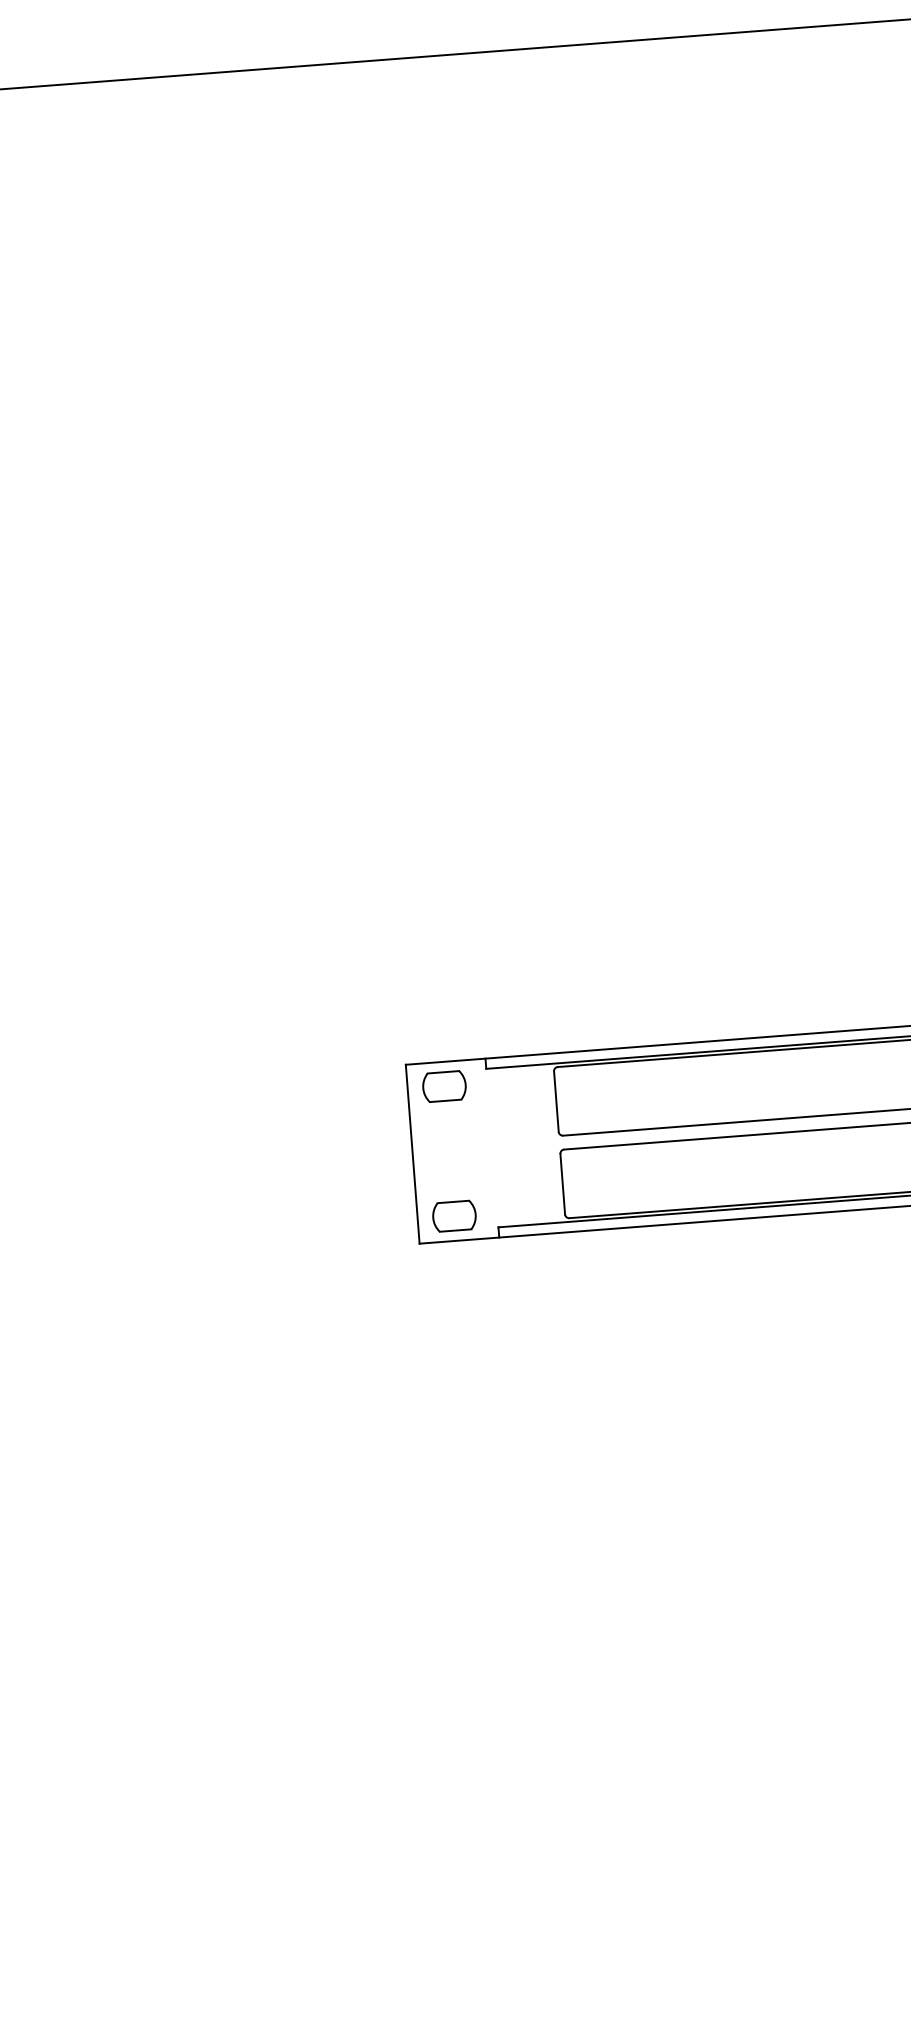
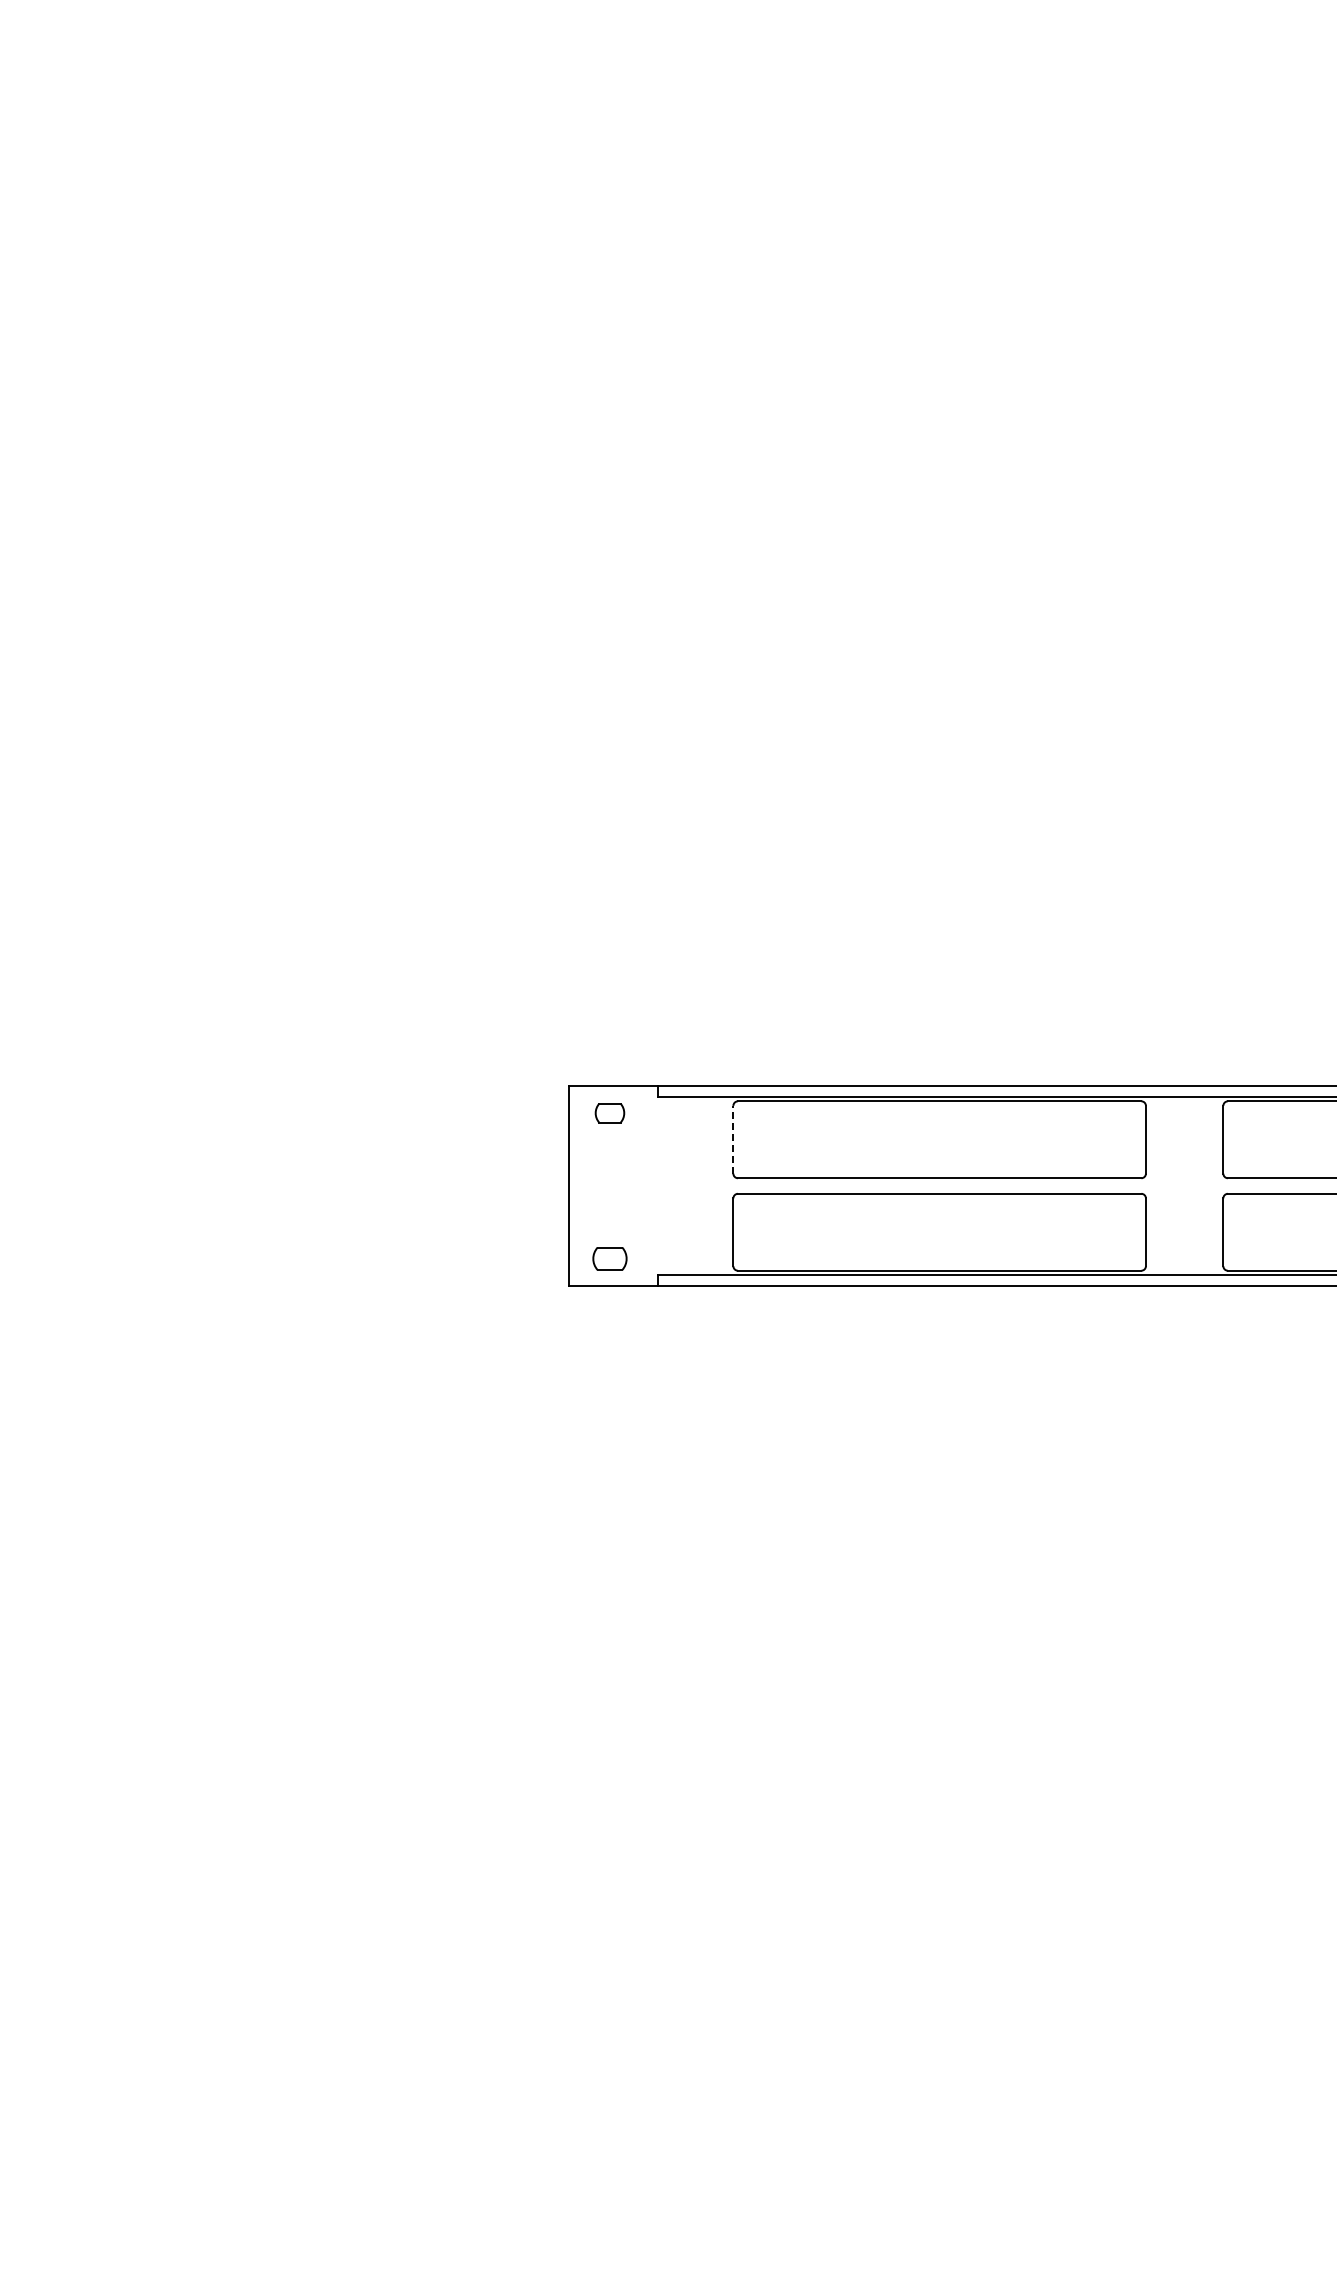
part: (444, 1085) -> (609, 1112), size x0.6
line: (556, 1101) -> (733, 1139), solid -> dashed
part: (454, 1216) -> (609, 1258), size x0.7

